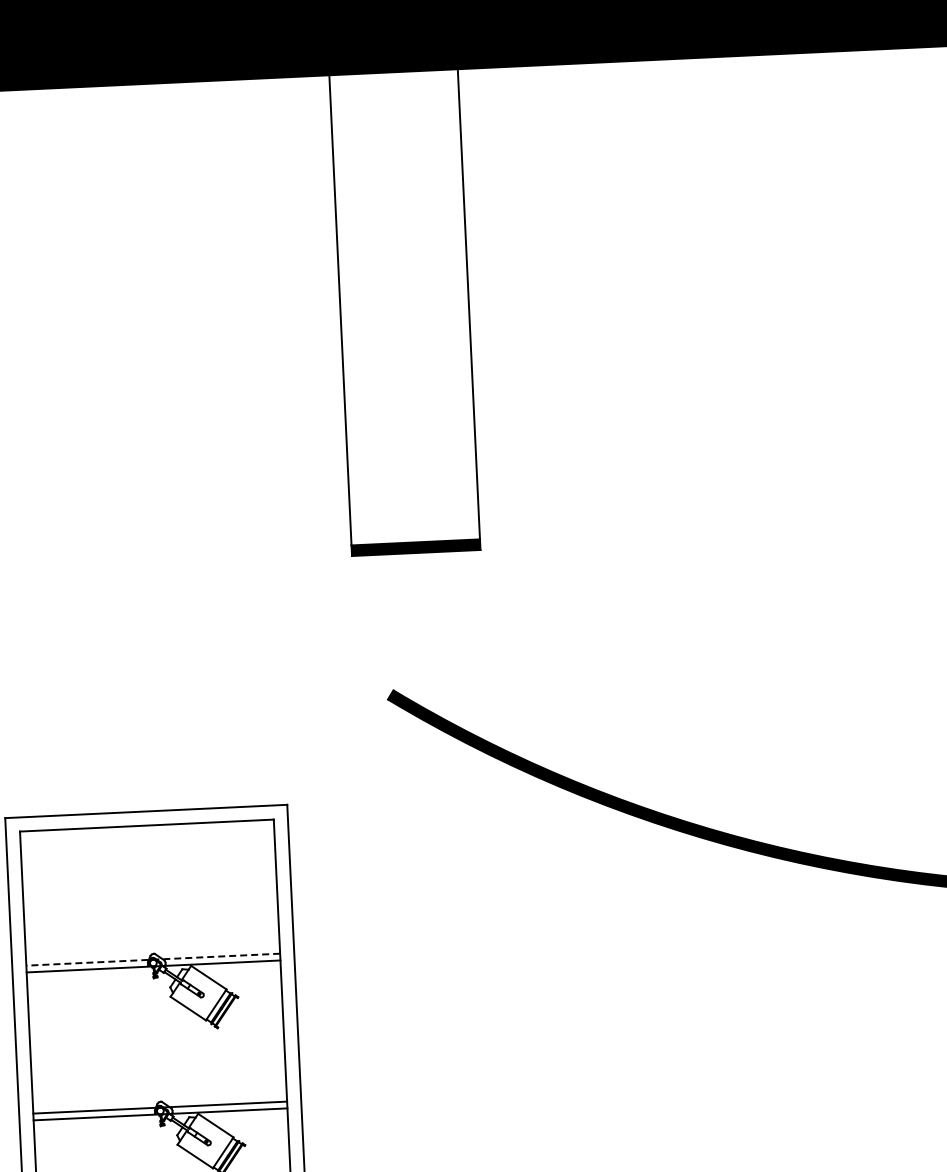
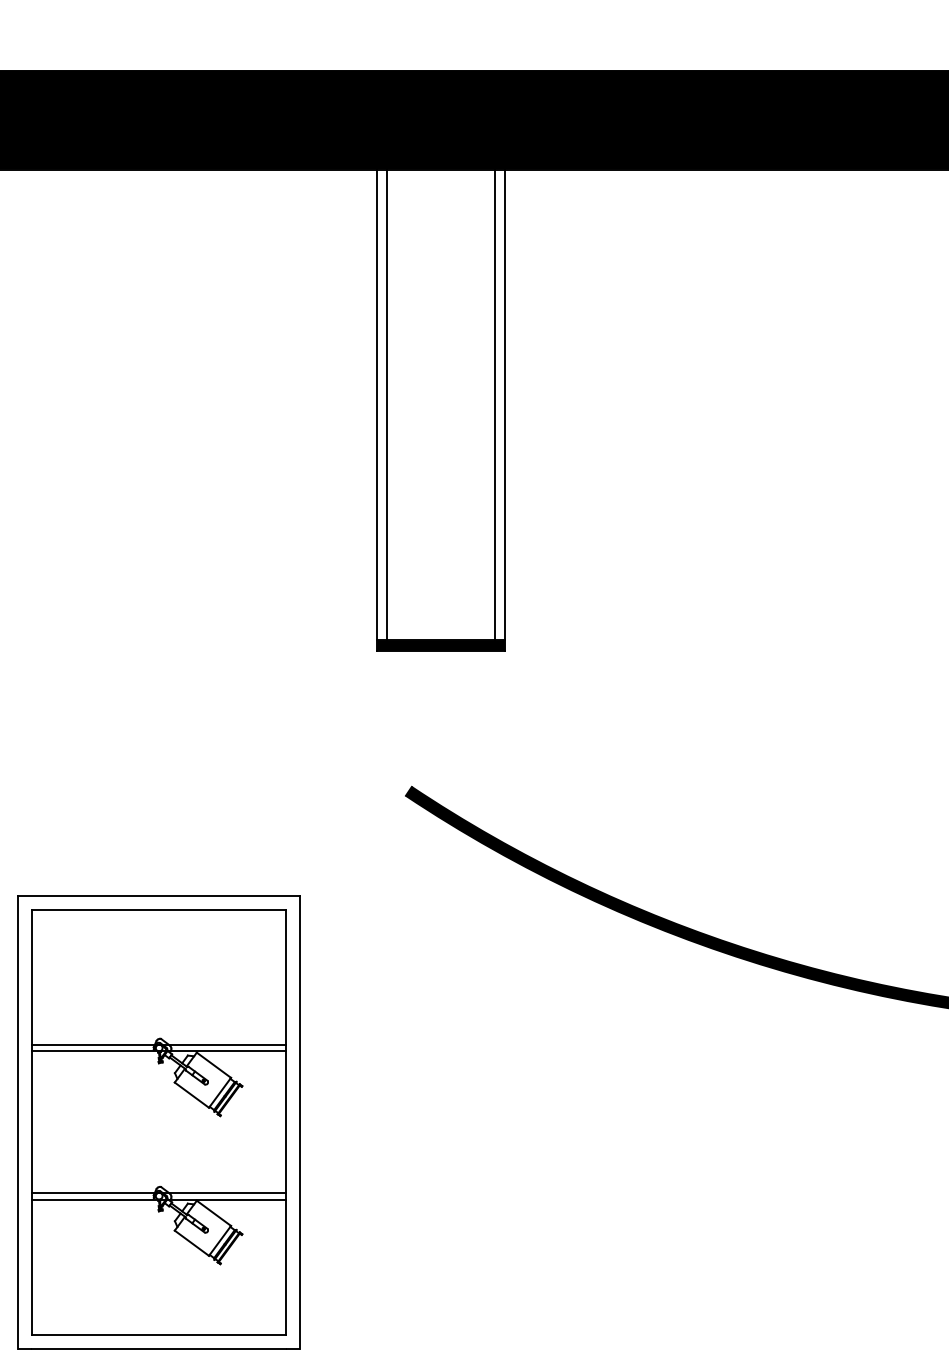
line: (457, 304) -> (494, 404), added
line: (351, 309) -> (387, 404), added
line: (152, 959) -> (158, 1044), dashed -> solid

